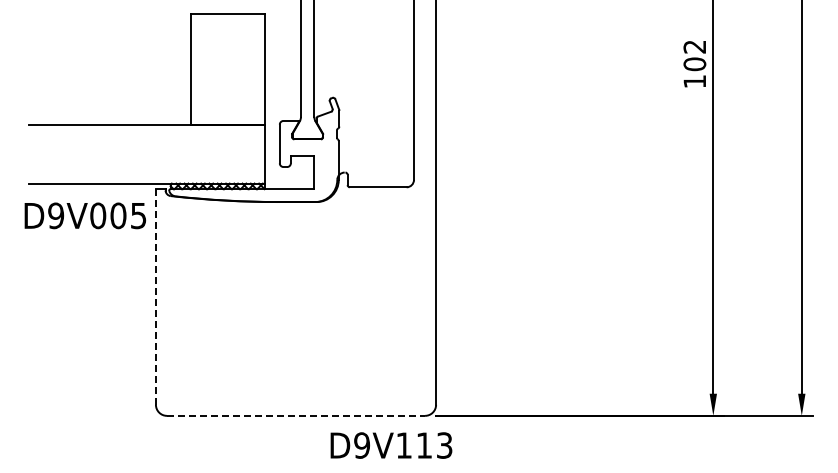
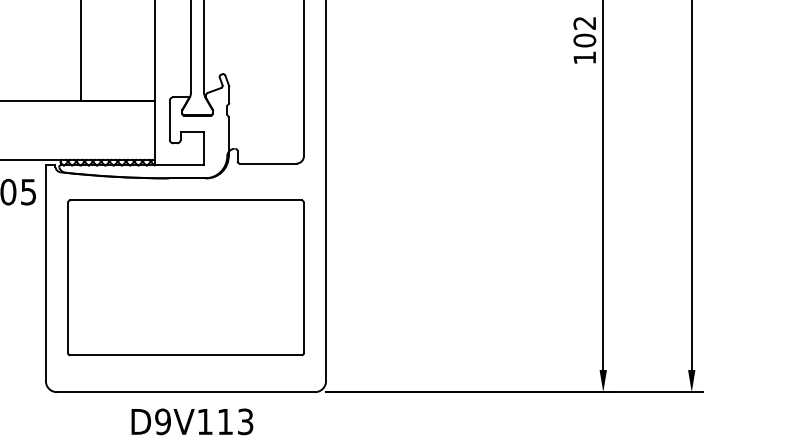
line: (155, 296) -> (45, 272), dashed -> solid
part: (295, 301) -> (185, 277), added
line: (296, 415) -> (186, 391), dashed -> solid
text: (391, 445) -> (192, 421), moved

